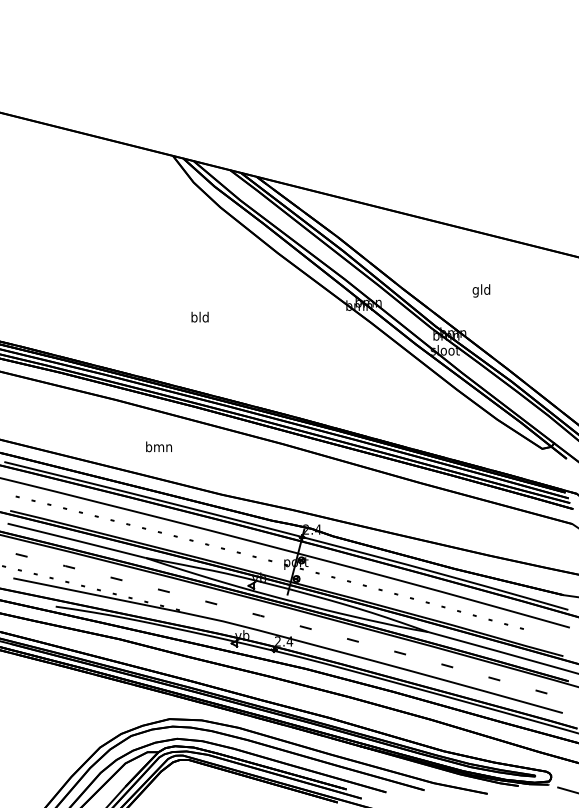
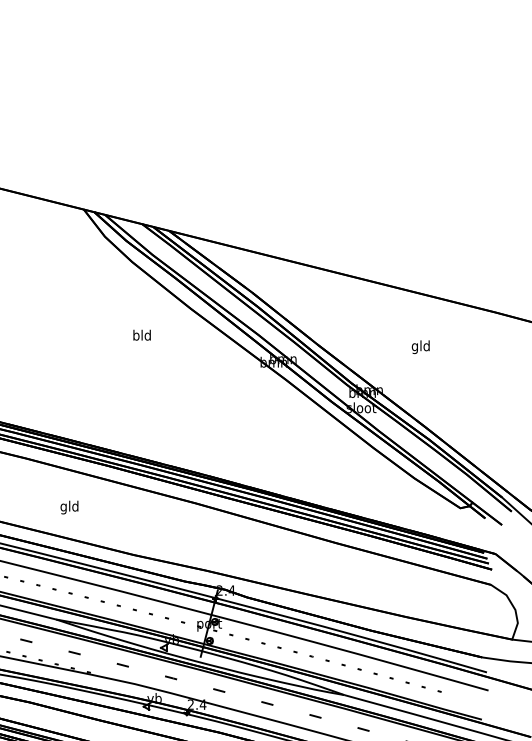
text: (481, 290) -> (420, 346), moved
text: (199, 316) -> (141, 334), moved
text: (159, 447) -> (70, 506), bmn -> gld

